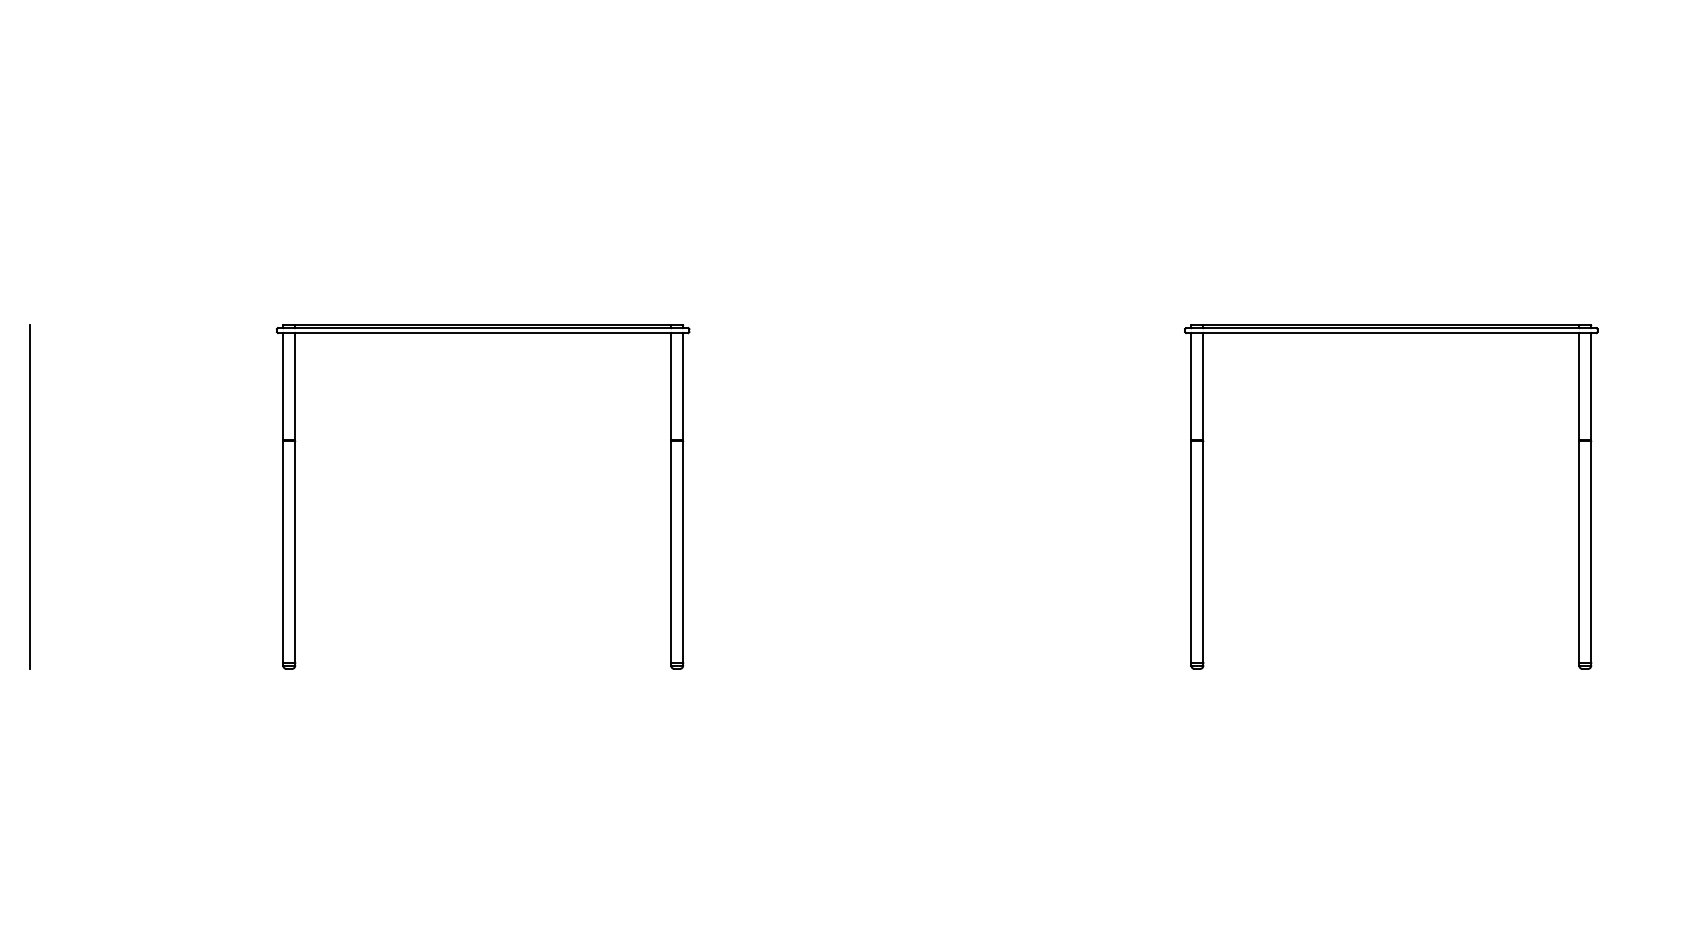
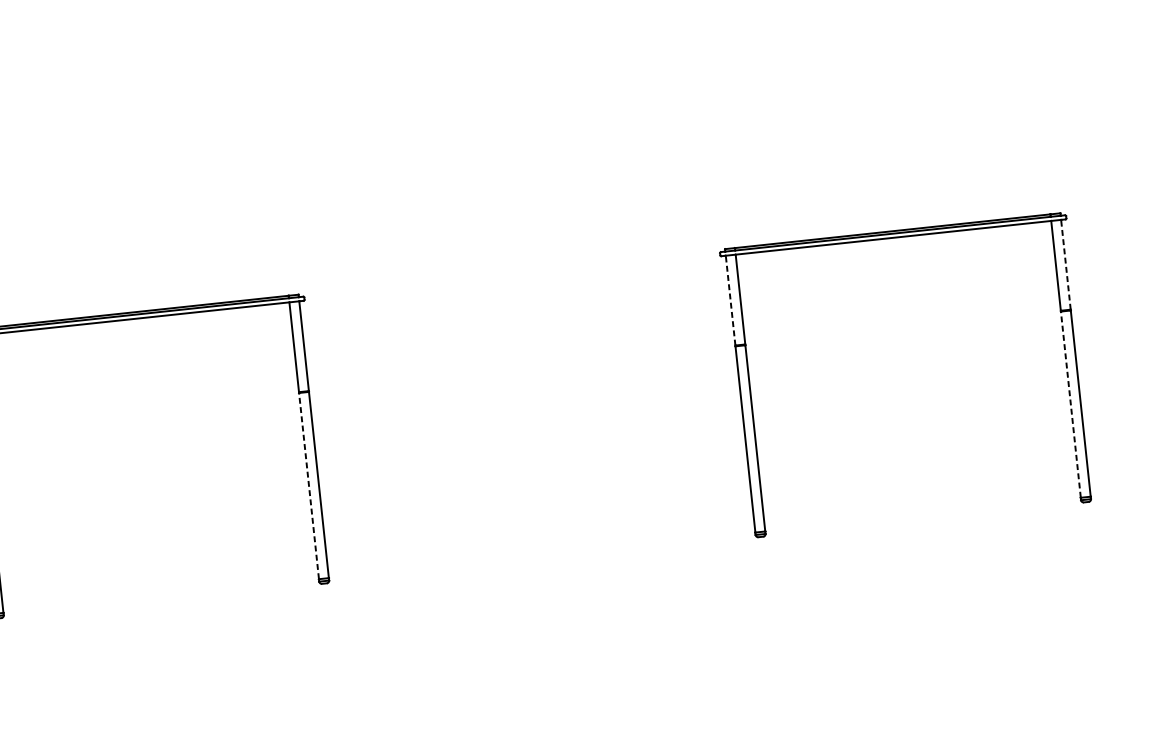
line: (1191, 386) -> (730, 300), solid -> dashed
line: (1591, 386) -> (1066, 264), solid -> dashed
line: (671, 552) -> (309, 486), solid -> dashed
line: (1579, 552) -> (1071, 405), solid -> dashed

